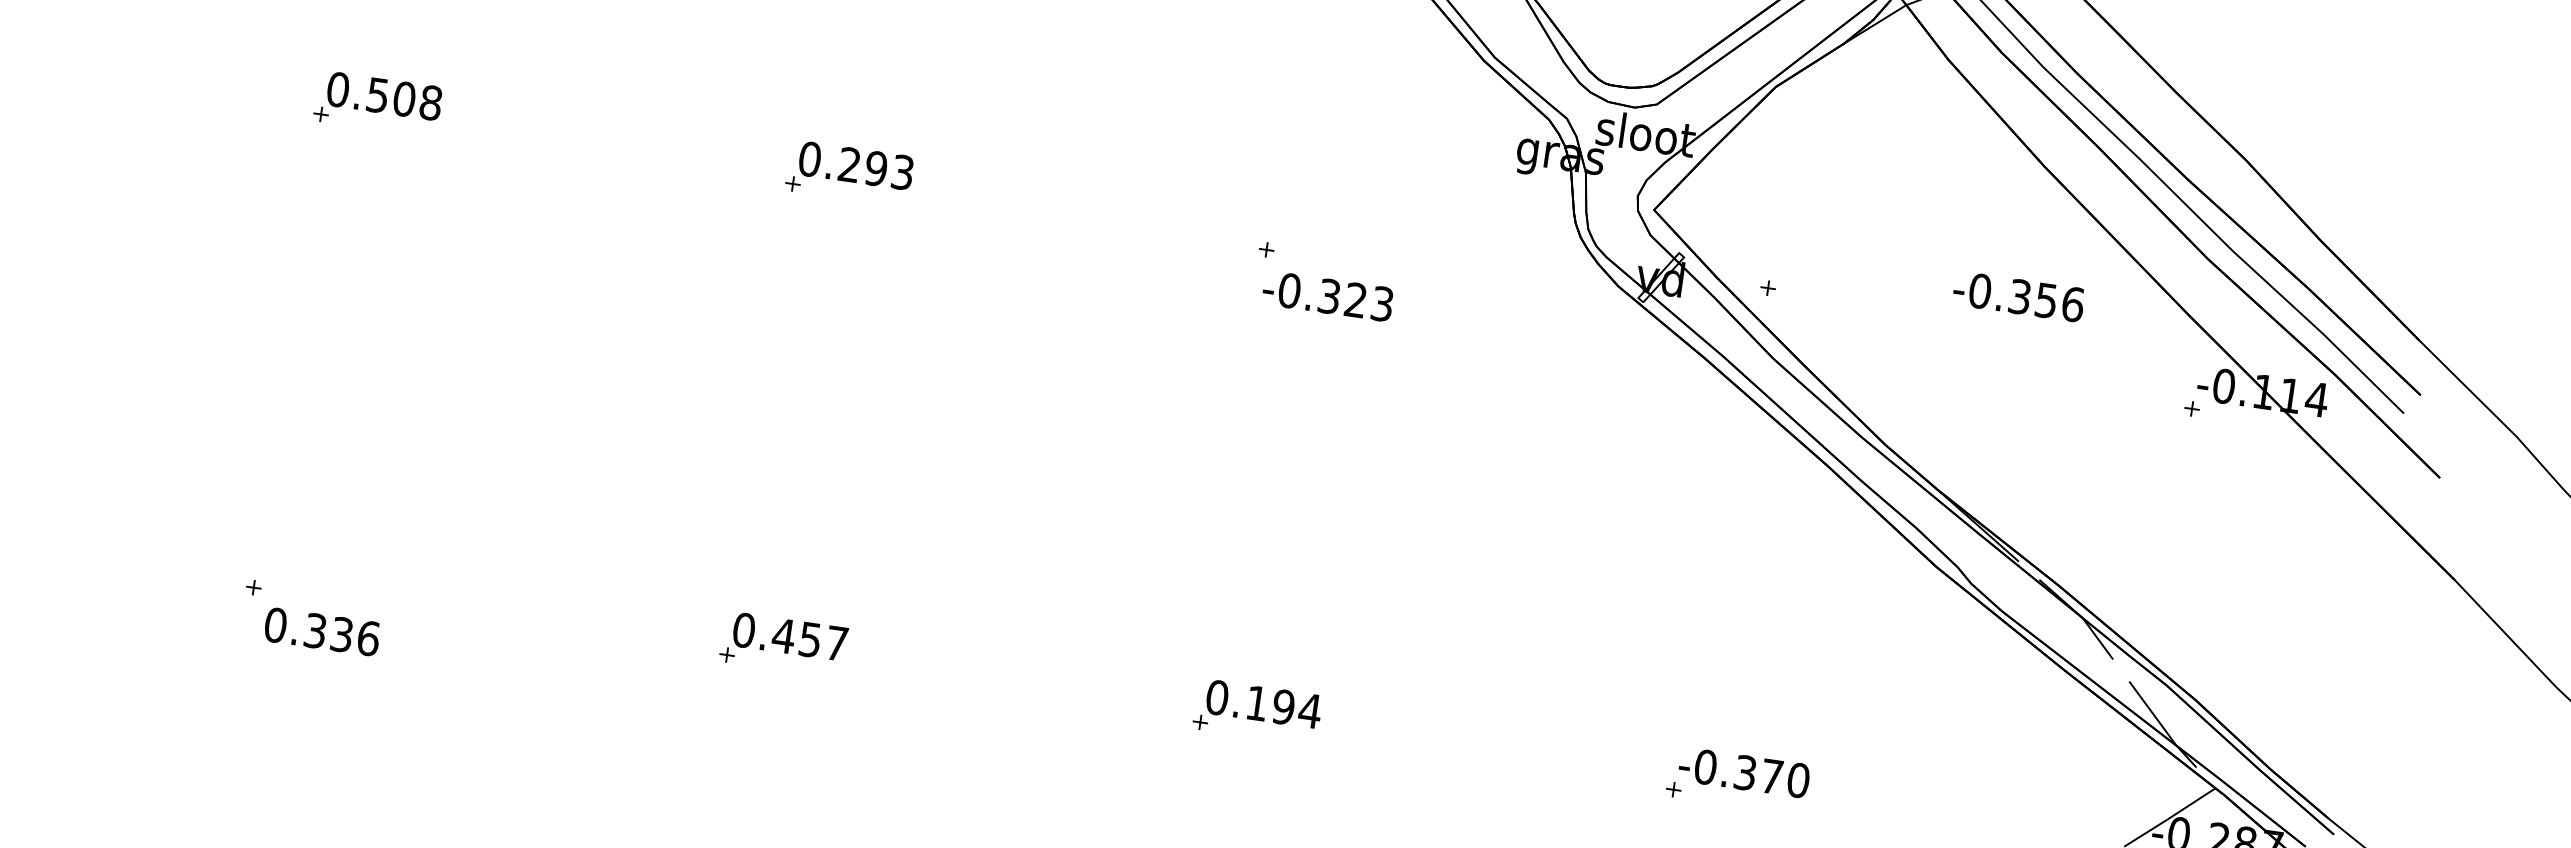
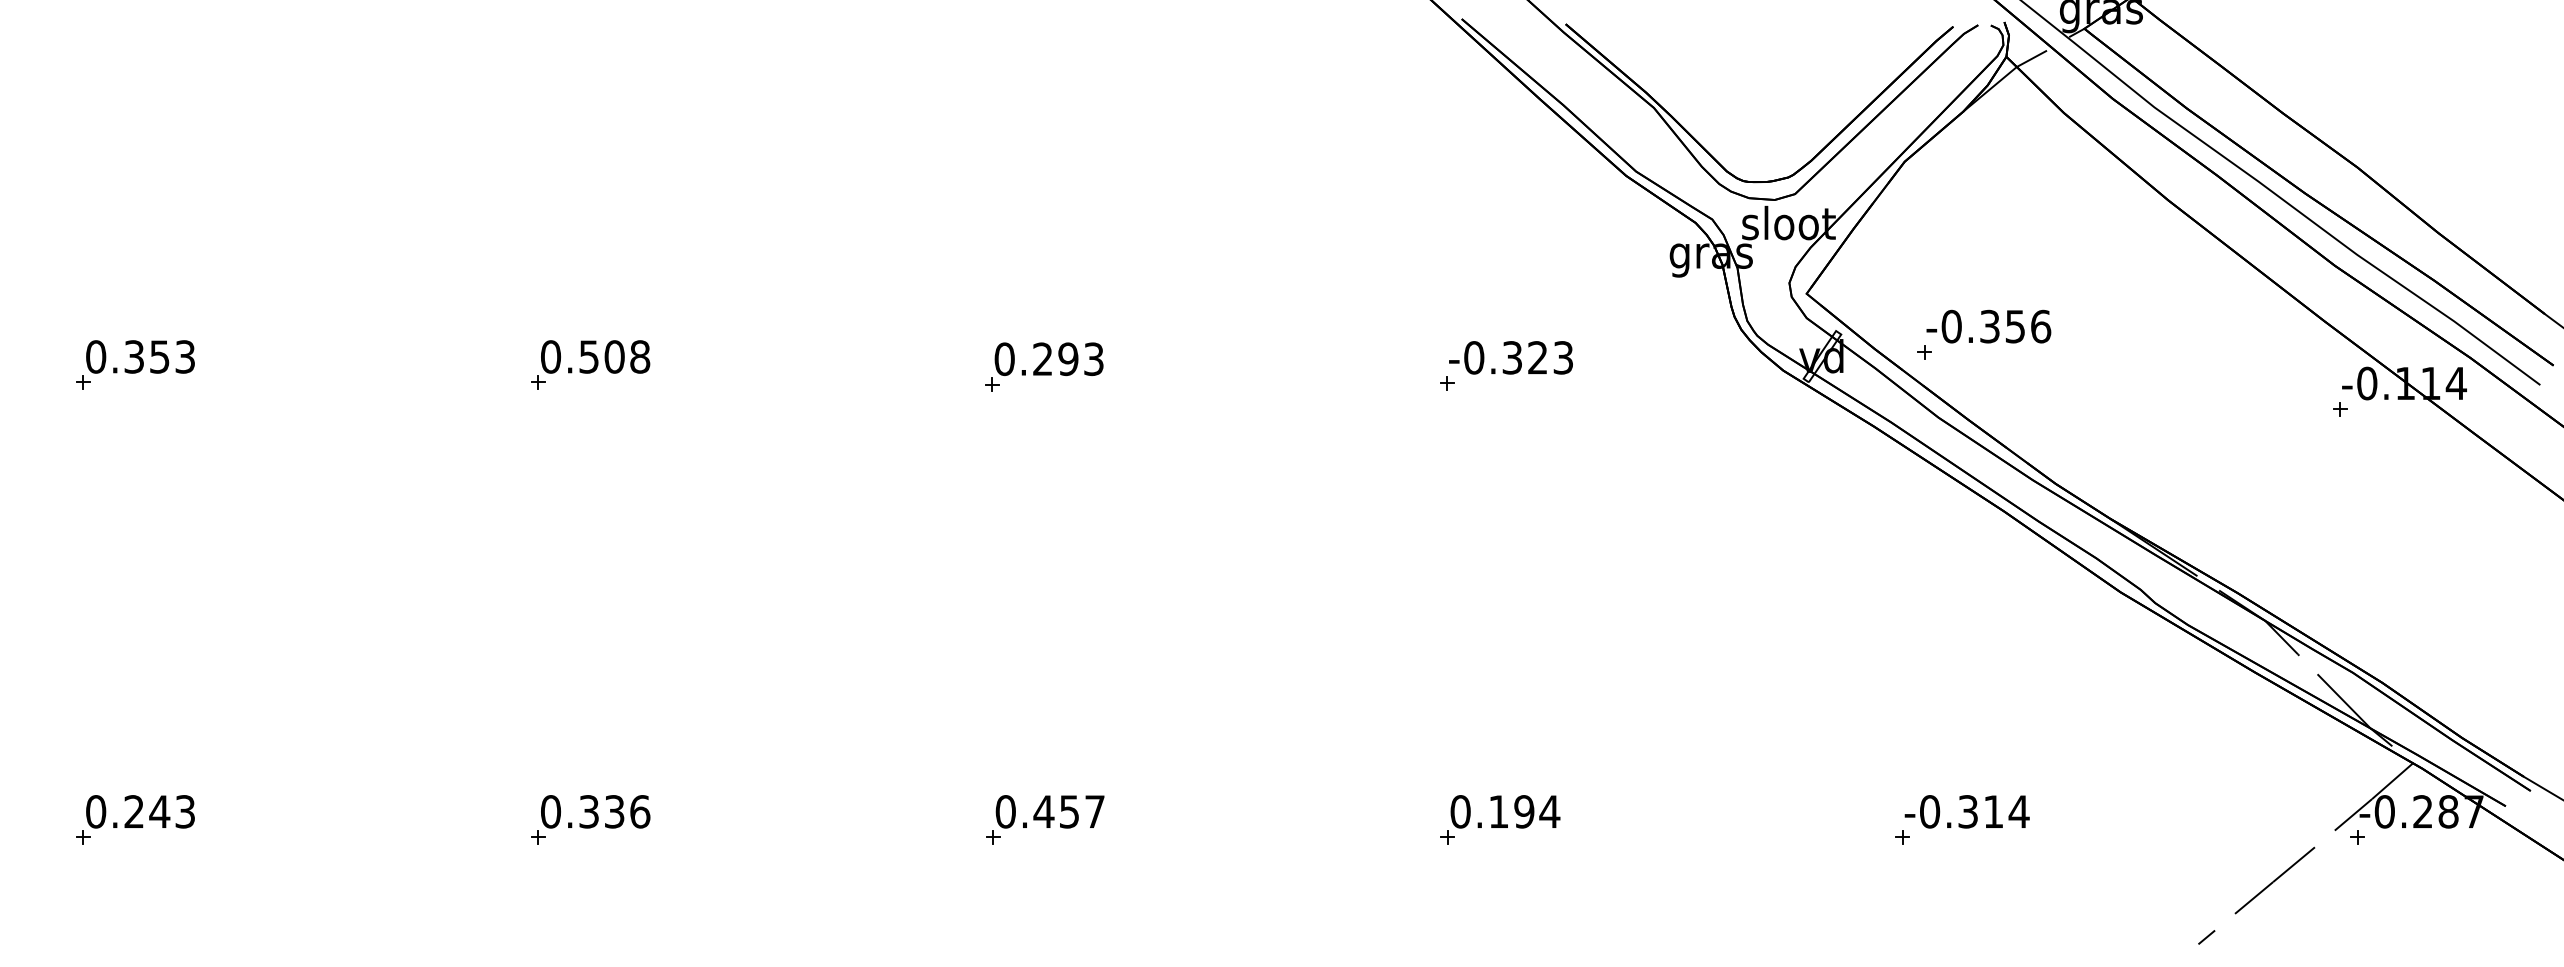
text: (1327, 295) -> (1510, 357), moved
text: (2018, 296) -> (1988, 326), moved
text: (322, 631) -> (595, 811), moved
text: (1785, 778) -> (2006, 811), -0.370 -> -0.314

